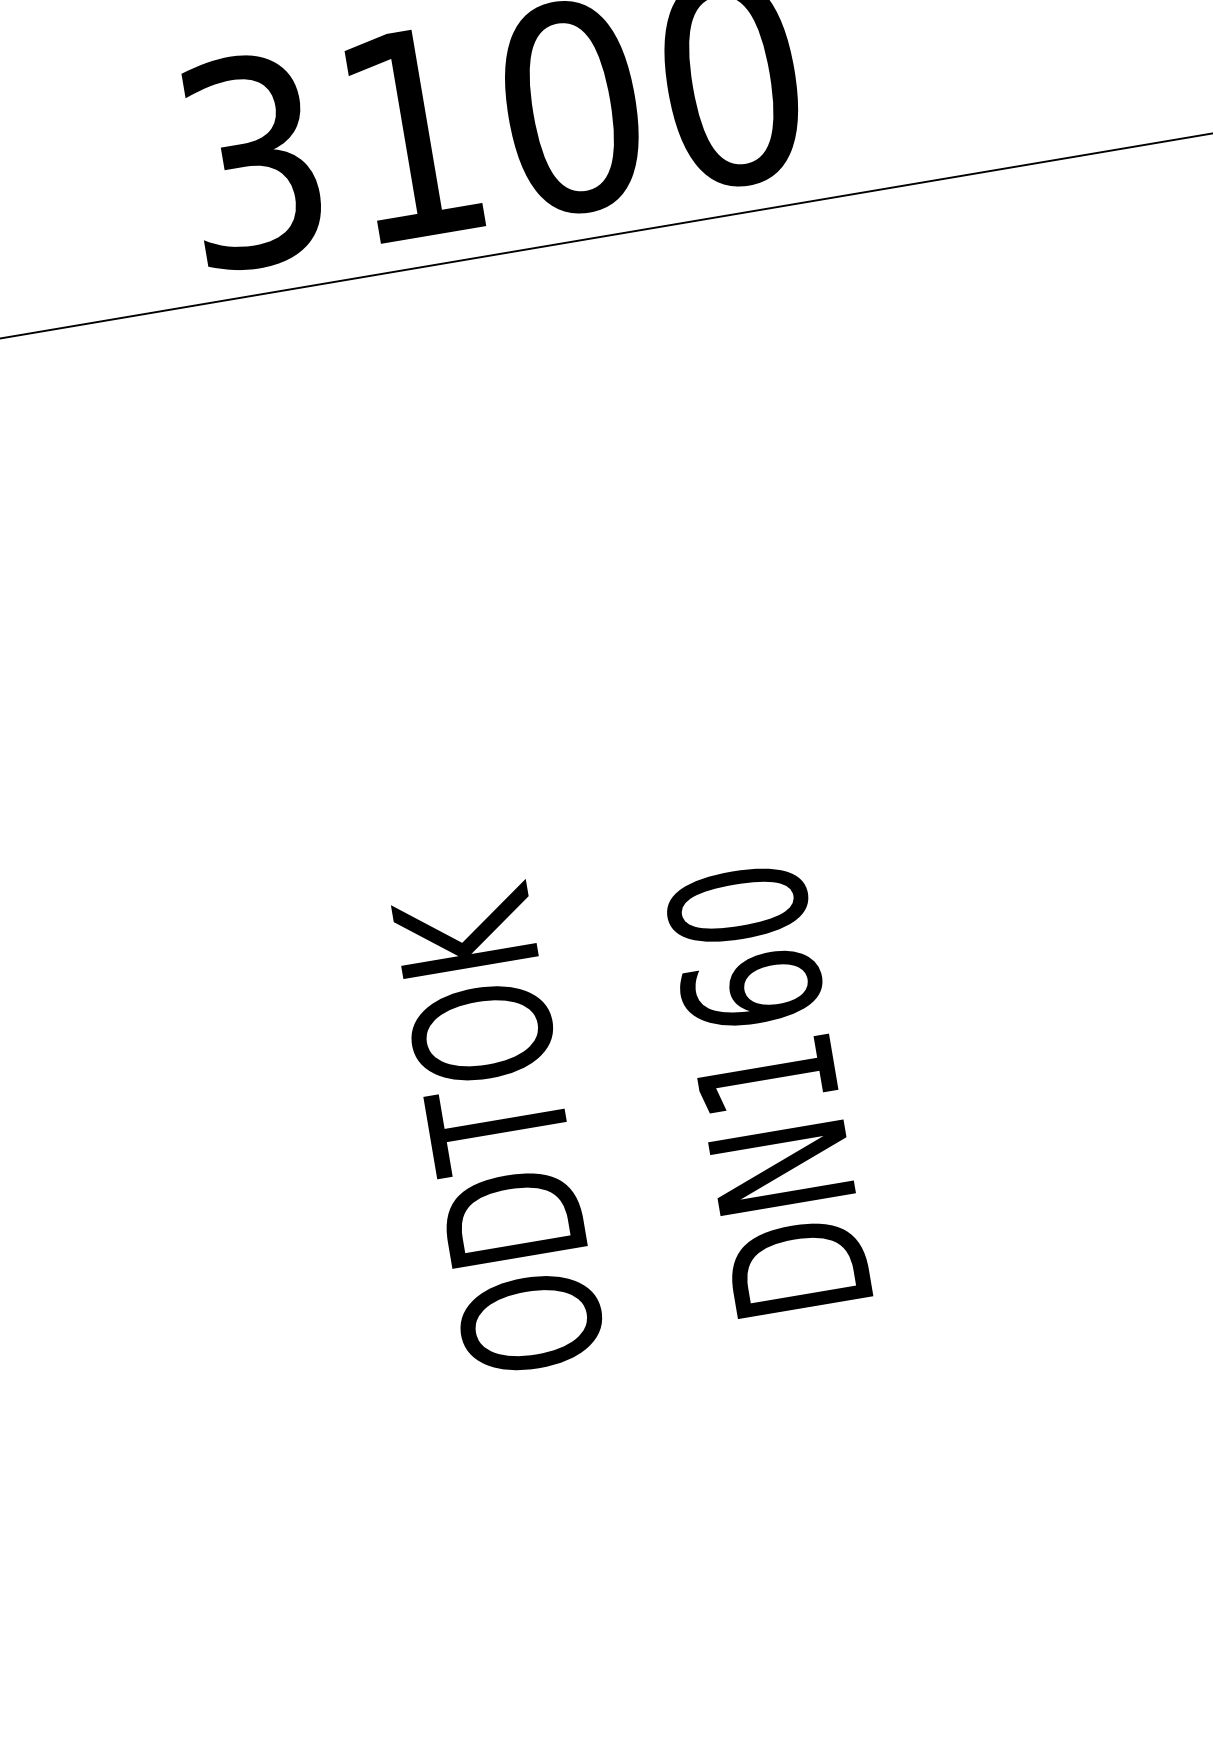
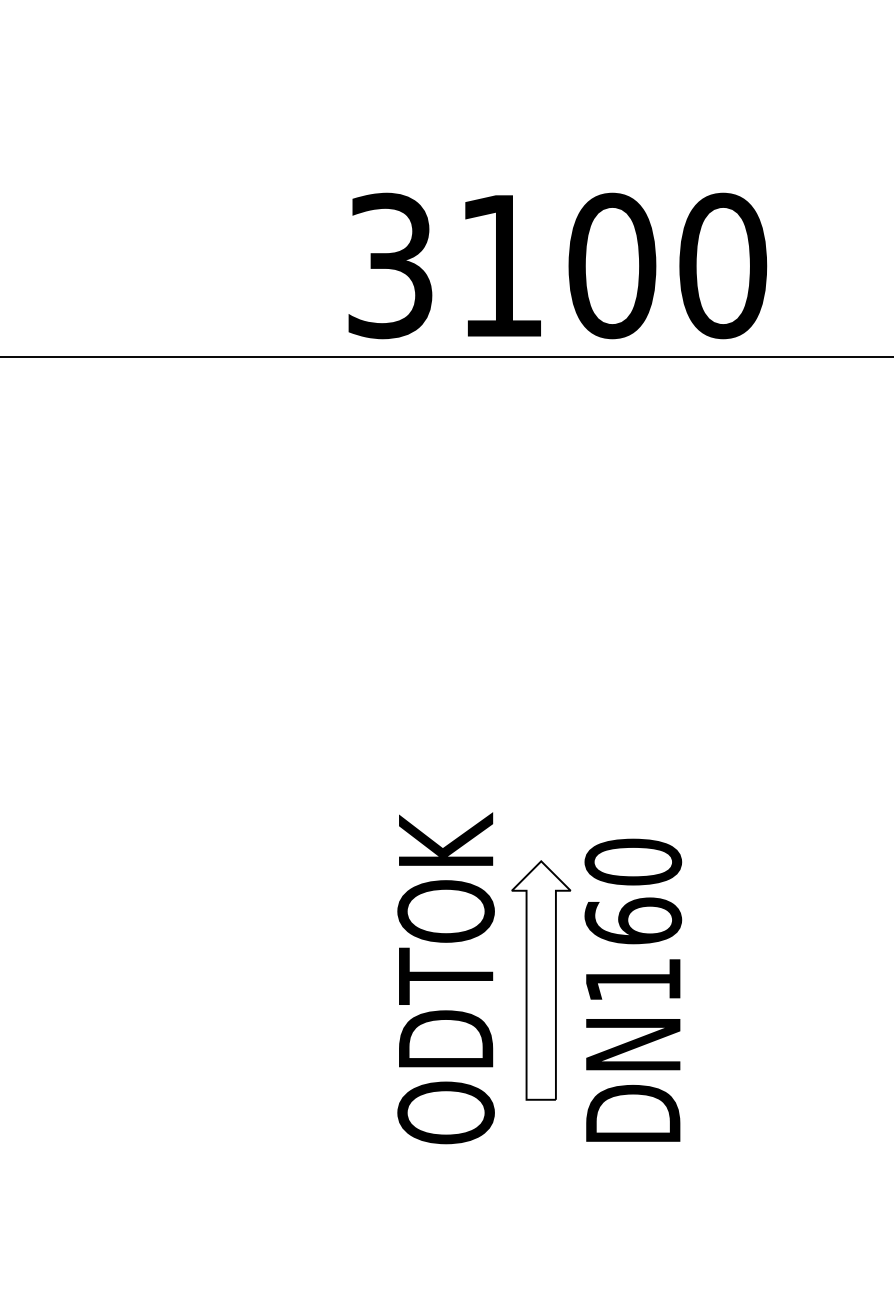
text: (768, 1088) -> (633, 989), moved
text: (497, 1129) -> (445, 978), moved
part: (643, 1152) -> (541, 980), added

